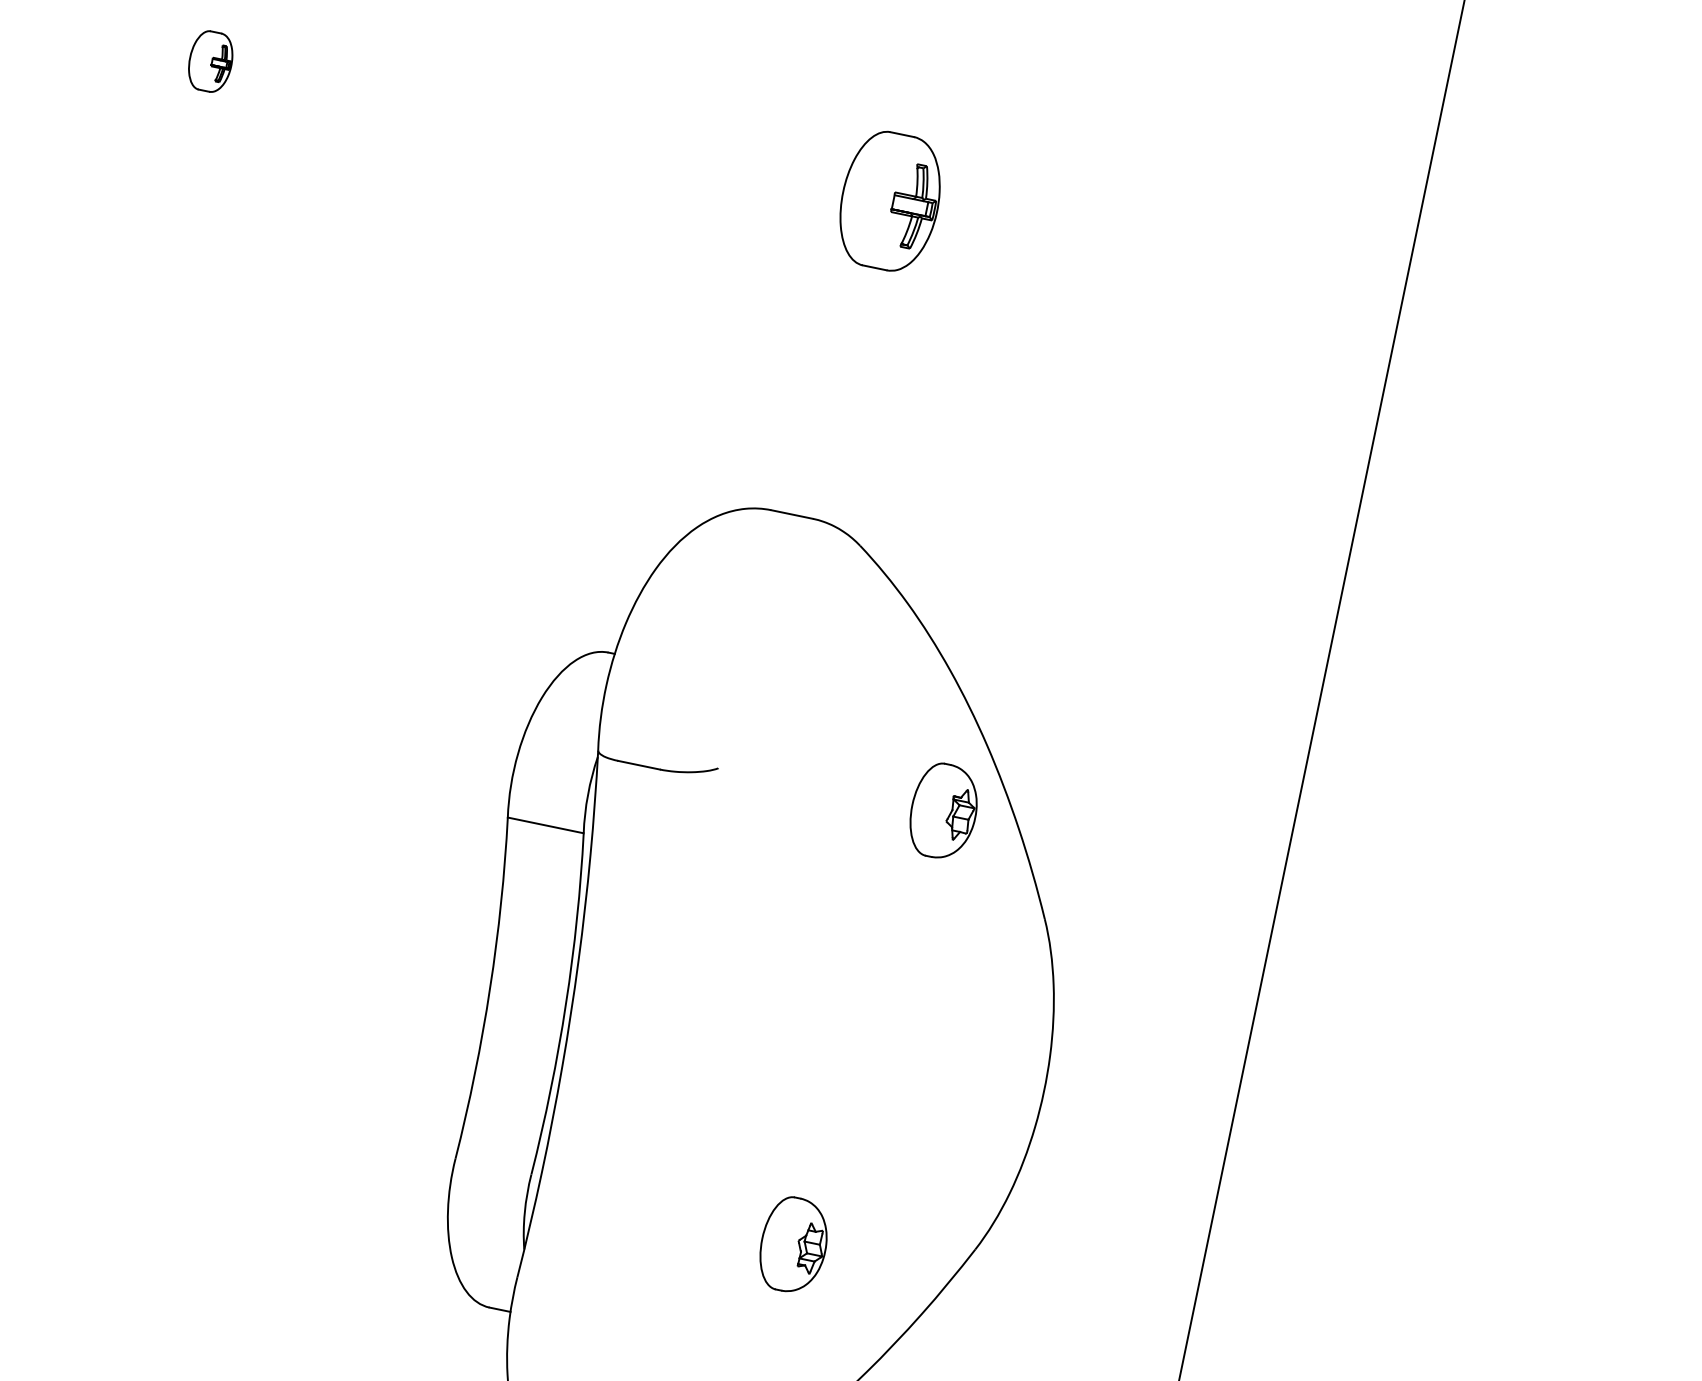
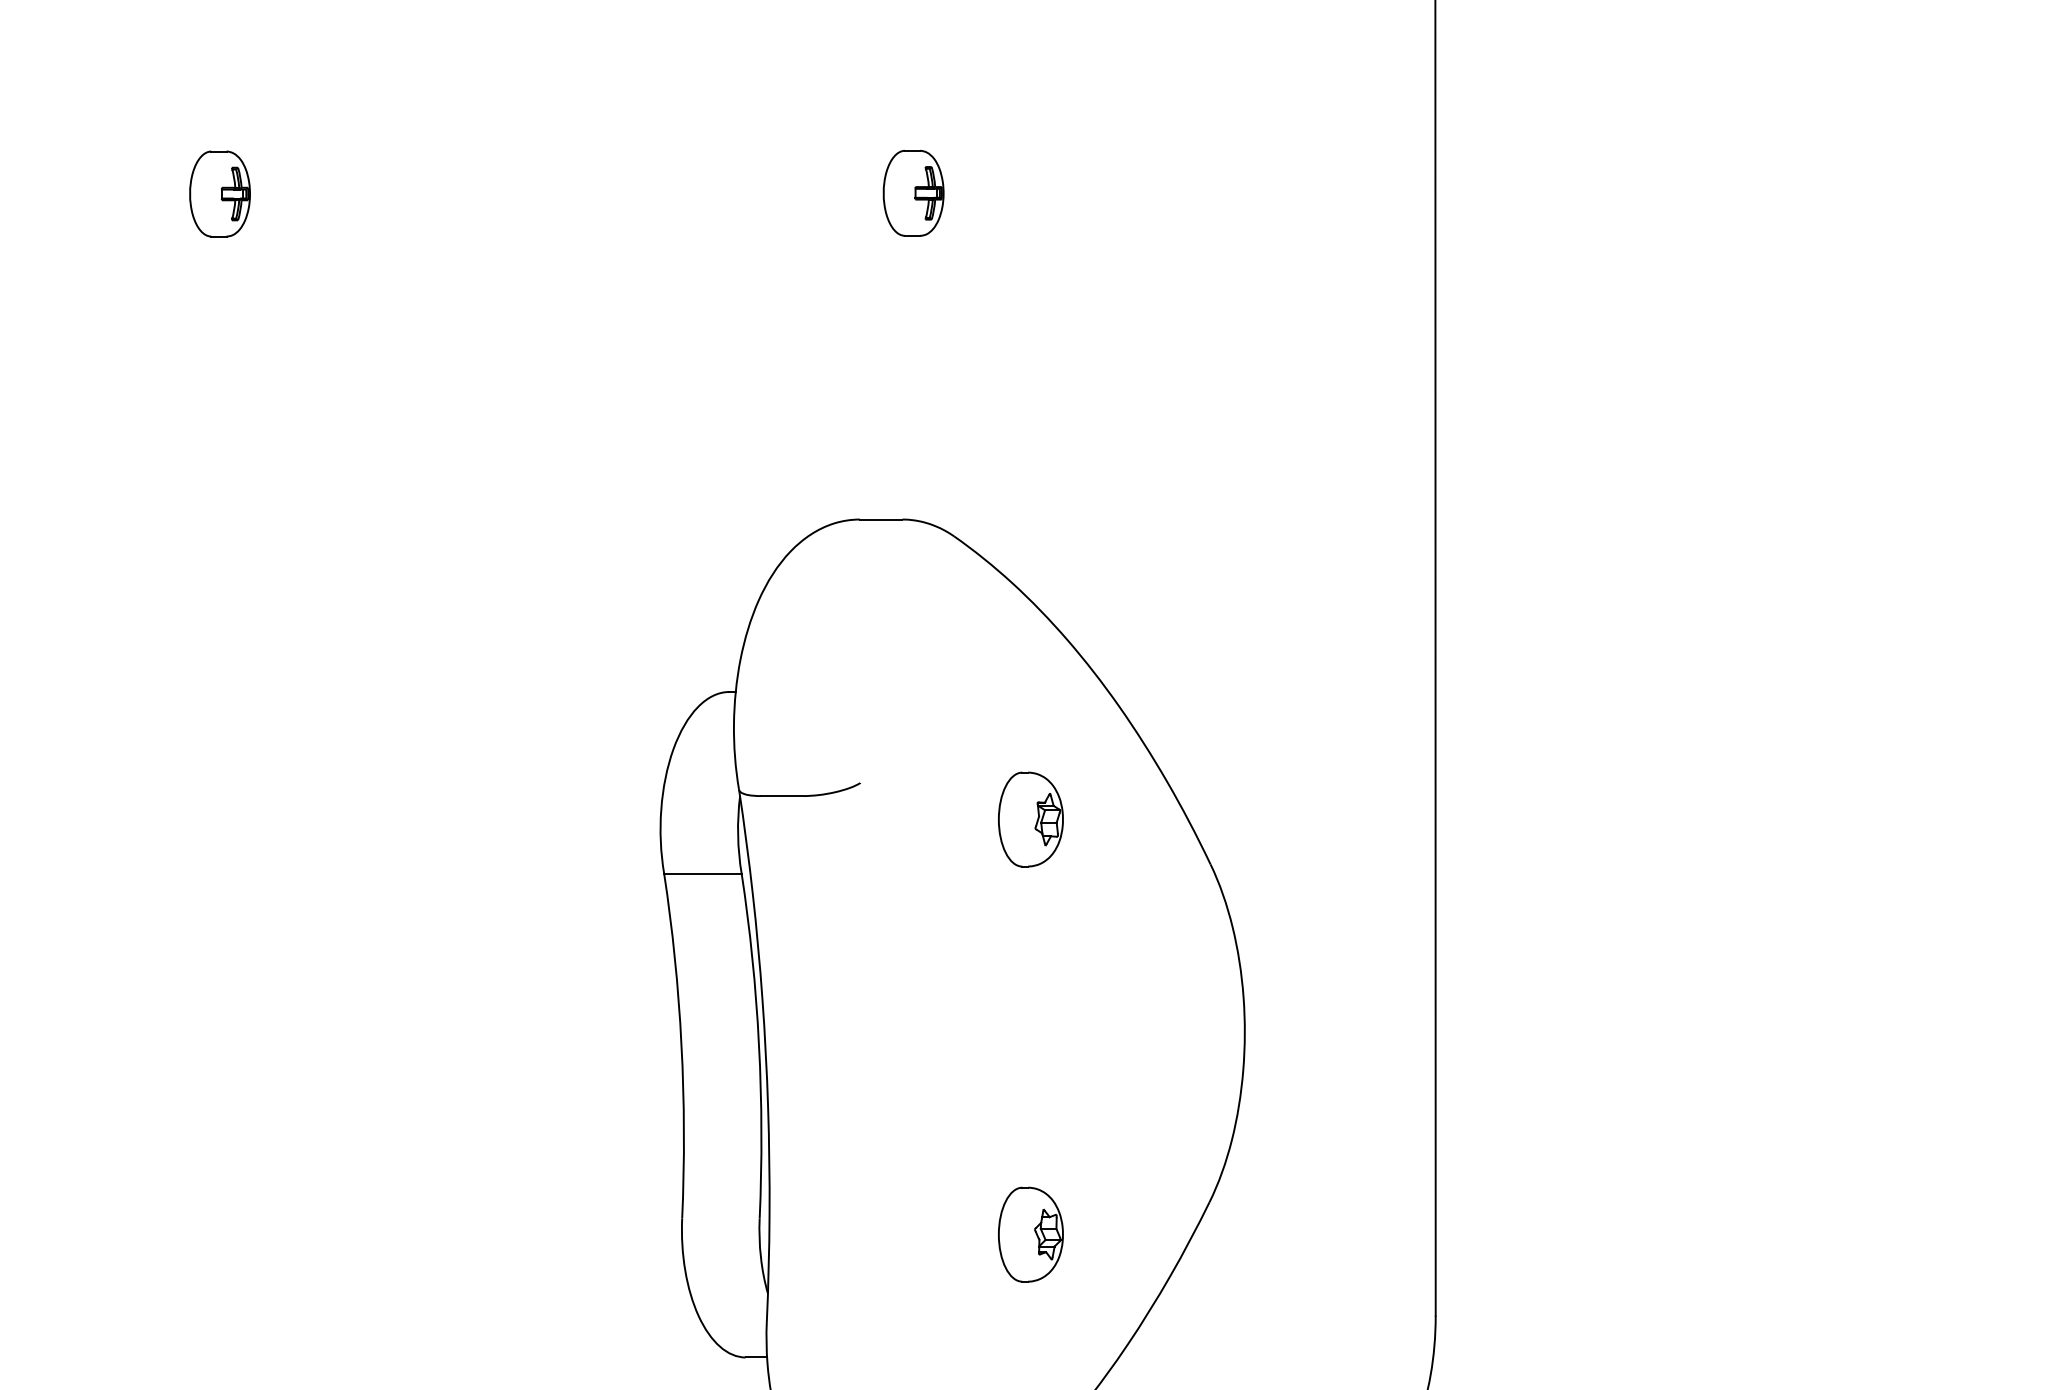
part: (210, 61) -> (219, 193), size x1.43
part: (889, 201) -> (913, 193), size x0.62
part: (943, 811) -> (1030, 819), moved

